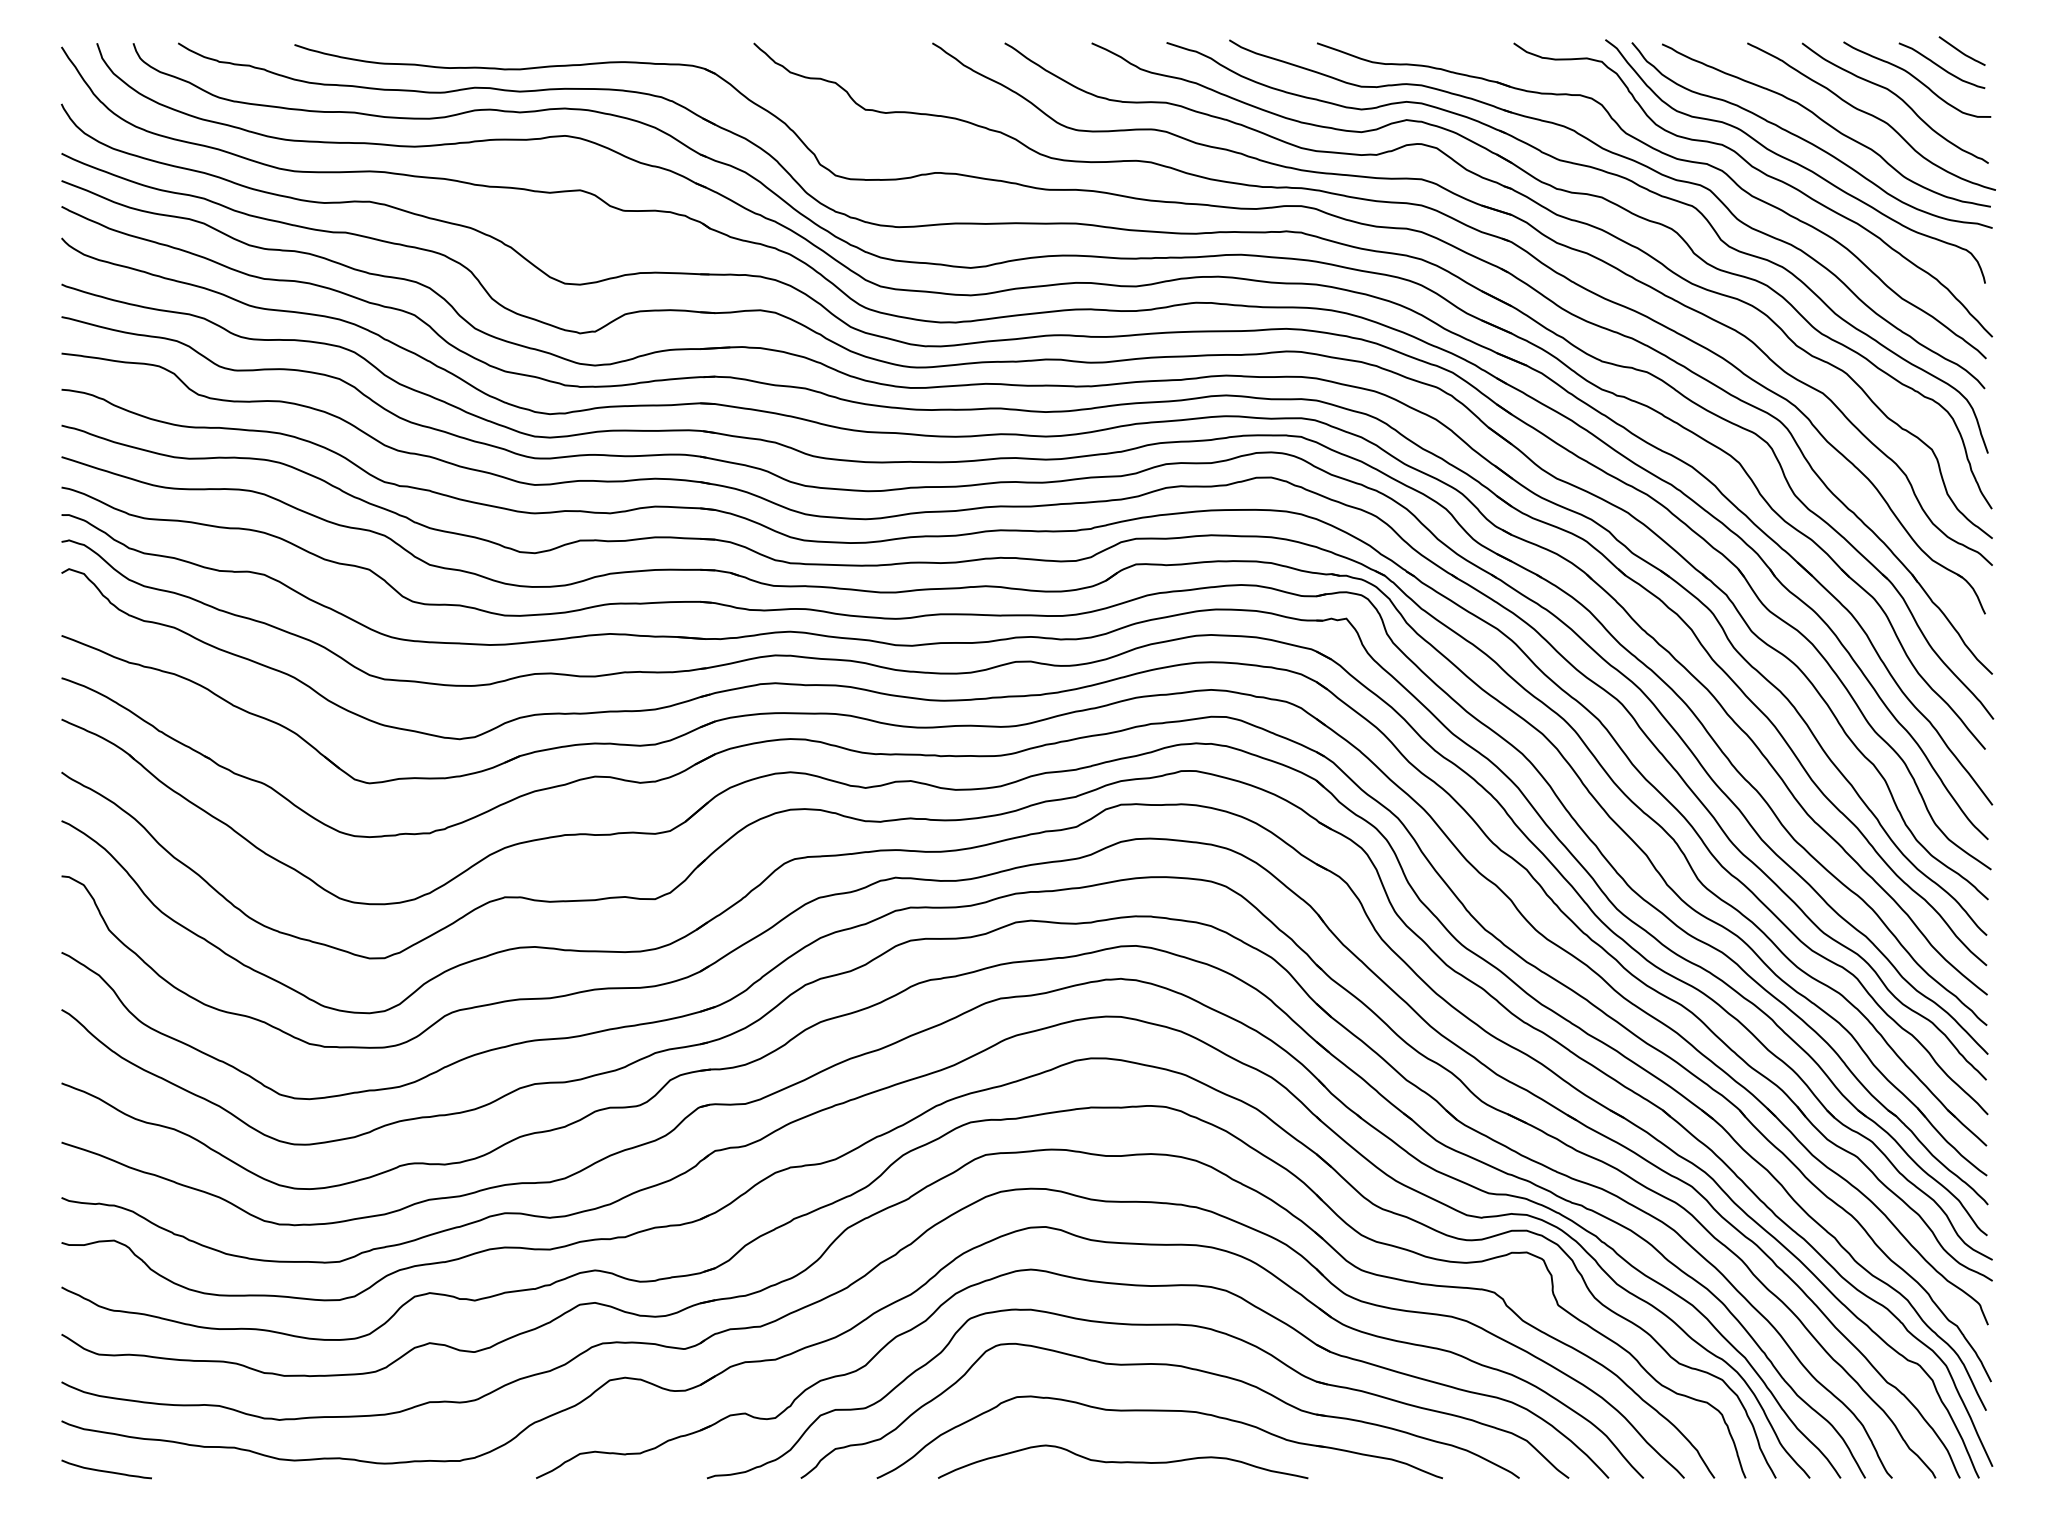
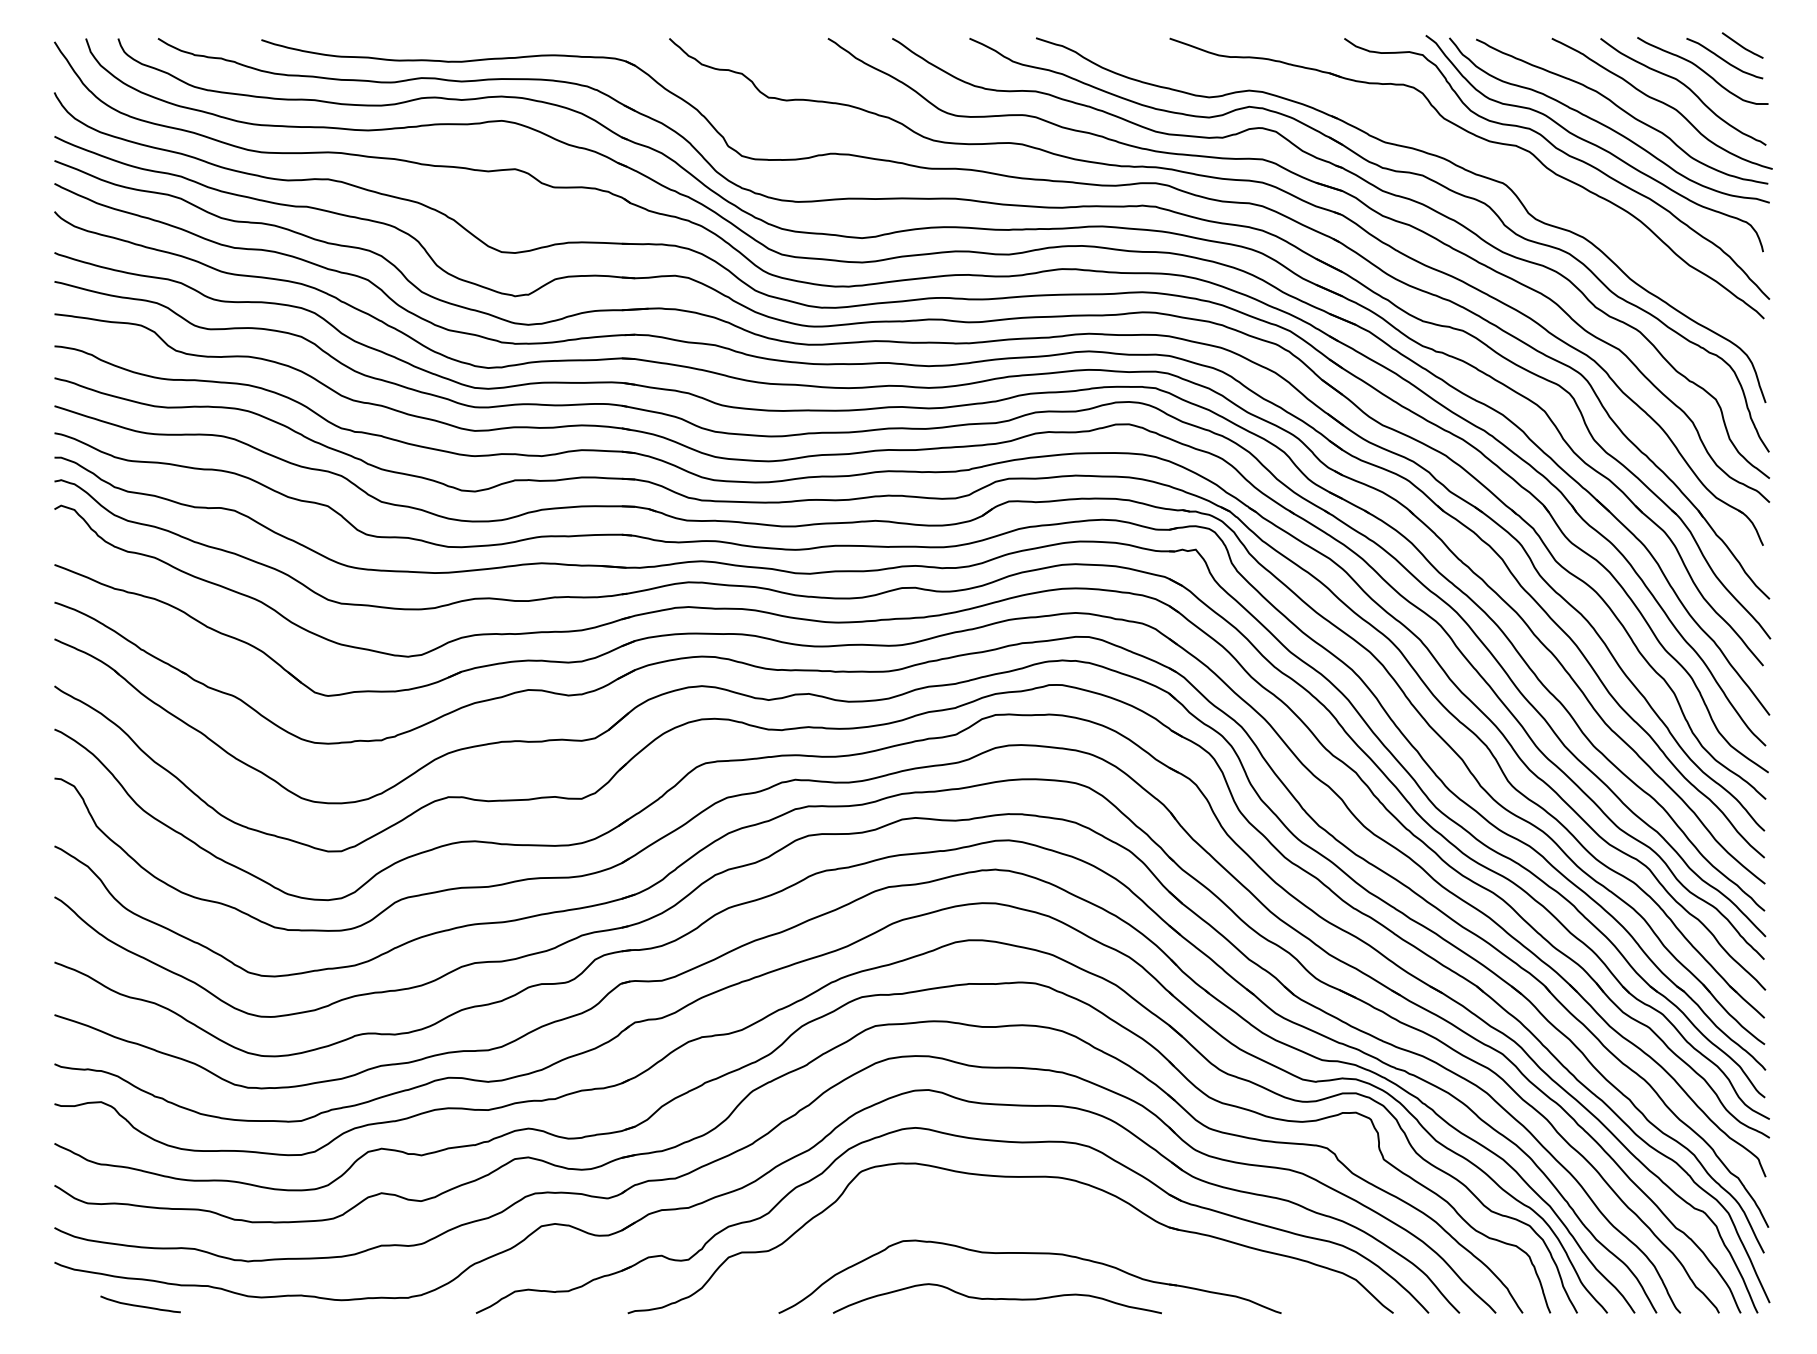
part: (1628, 160) -> (1446, 142), removed
part: (1167, 1365) -> (1036, 1213), removed
curve: (106, 1470) -> (140, 1305), moved

